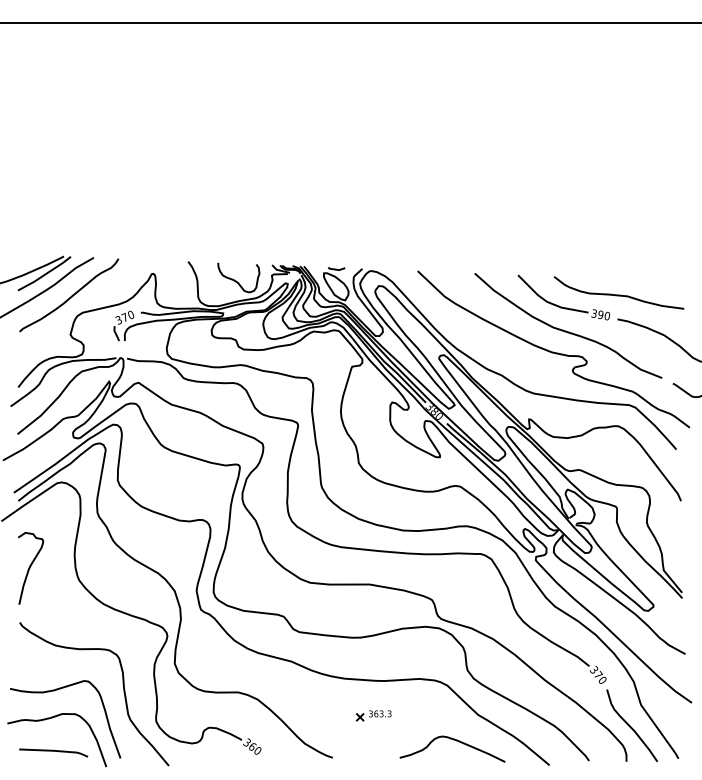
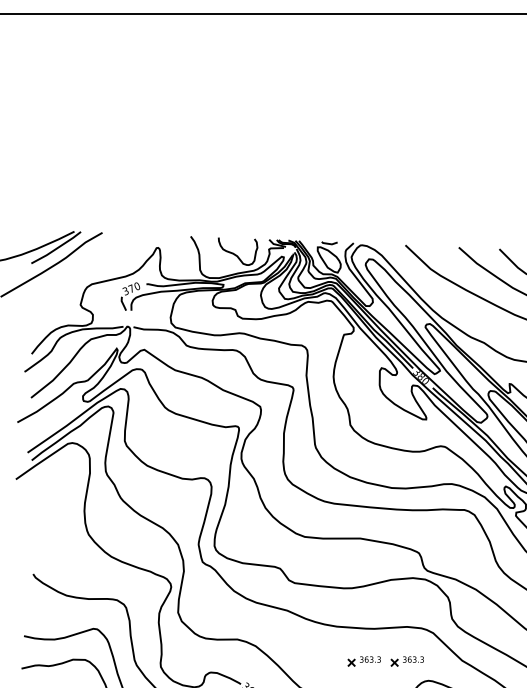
curve: (70, 296) -> (80, 269), removed
curve: (30, 568) -> (43, 523), removed
part: (419, 715) -> (407, 661), added

